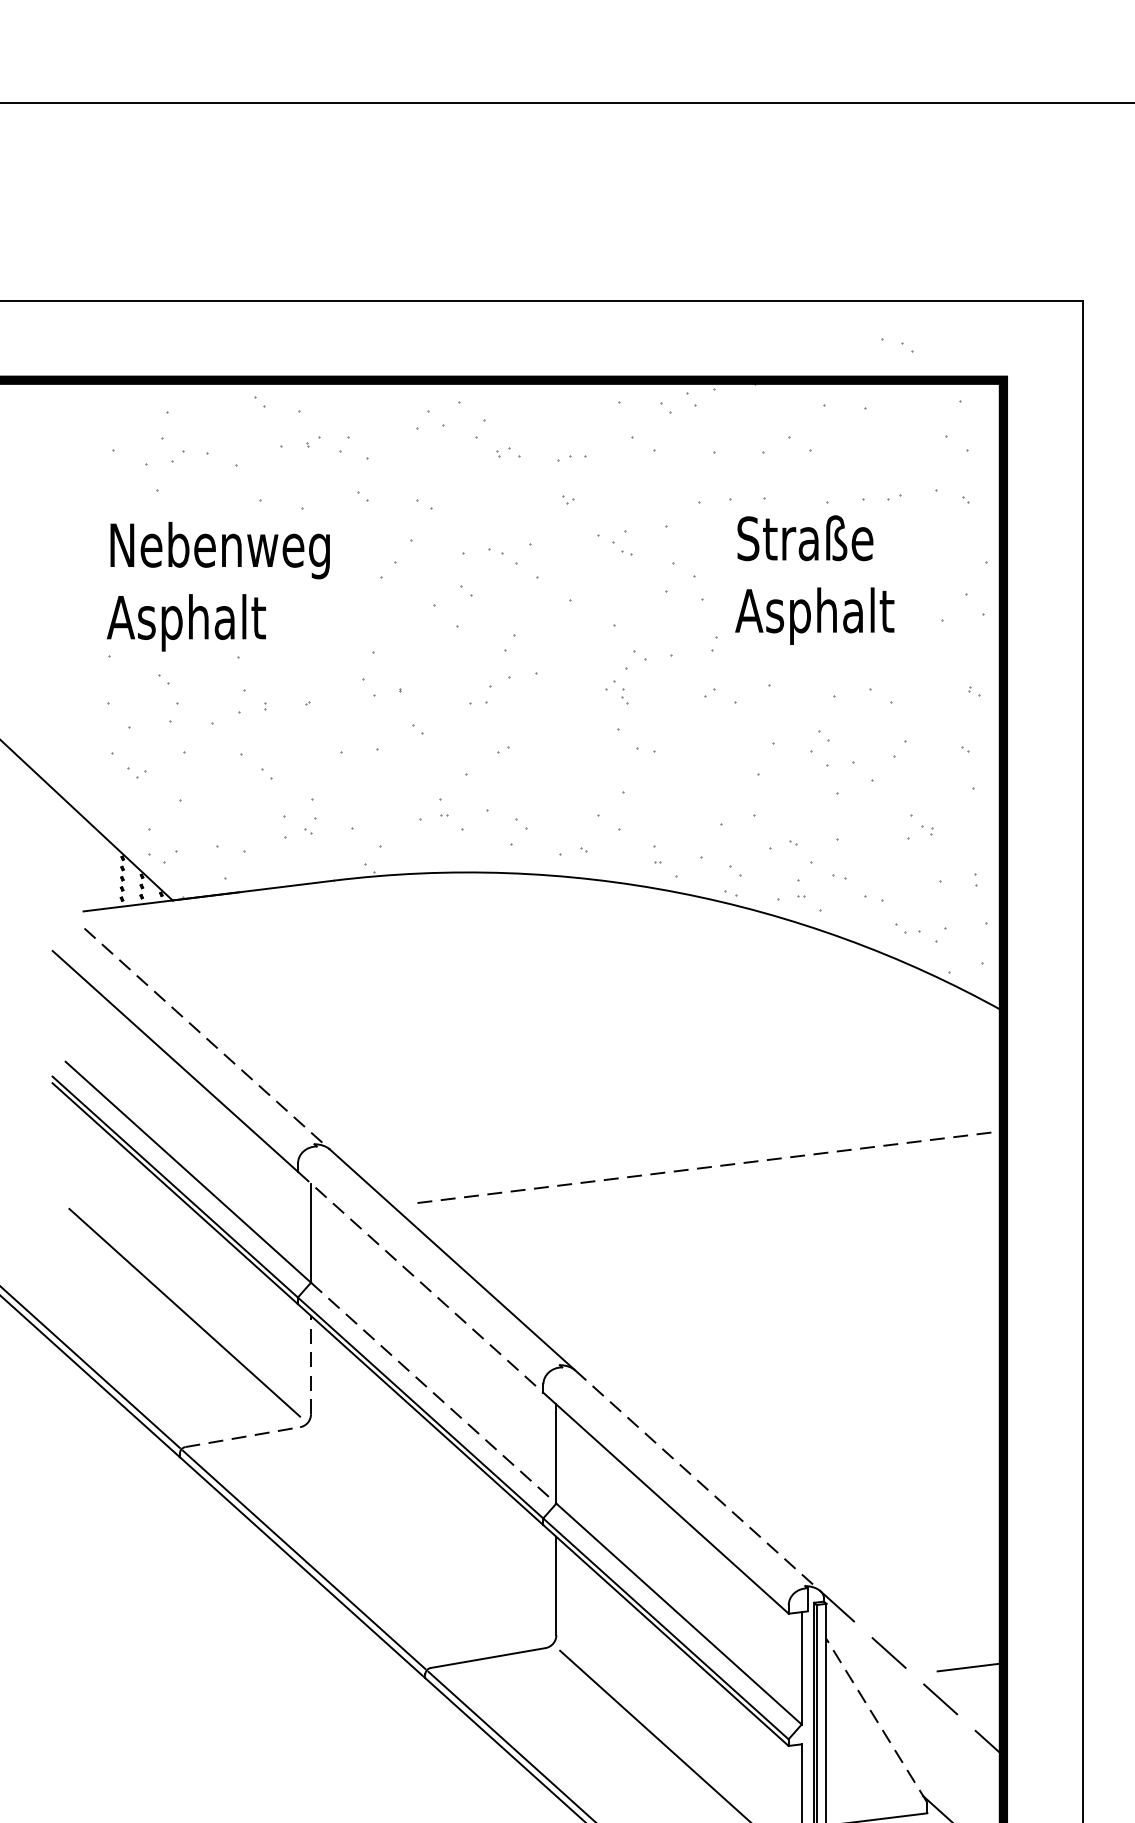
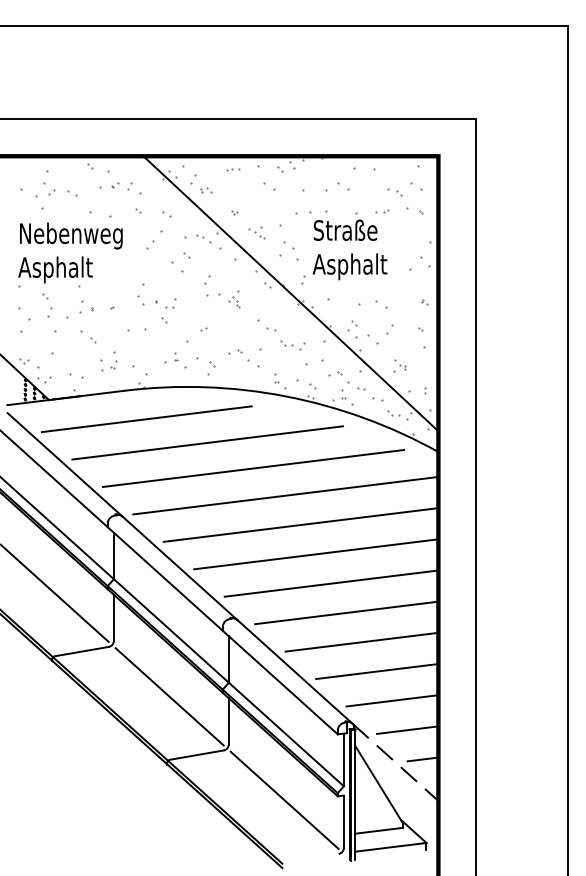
part: (896, 346) -> (394, 192), moved
part: (572, 457) -> (233, 169), moved
part: (222, 459) -> (72, 193), size x0.62
part: (884, 498) -> (382, 211), size x0.71
line: (687, 673) -> (290, 293), added
part: (617, 685) -> (234, 299), moved
part: (480, 694) -> (170, 303), moved
part: (137, 773) -> (24, 361), moved
part: (692, 784) -> (292, 345), added
part: (574, 850) -> (235, 351), moved
line: (380, 941) -> (146, 419), added
line: (510, 991) -> (207, 442), added
line: (207, 1040) -> (65, 465), dashed -> solid
line: (608, 1044) -> (253, 467), added
line: (677, 1104) -> (285, 495), added
line: (711, 1165) -> (301, 524), dashed -> solid
line: (743, 1229) -> (316, 554), added
line: (421, 1283) -> (165, 579), dashed -> solid
line: (775, 1291) -> (331, 583), added
line: (807, 1353) -> (346, 612), added
line: (310, 1364) -> (113, 617), dashed -> solid
line: (433, 1394) -> (171, 631), dashed -> solid
line: (839, 1415) -> (361, 641), added
line: (244, 1436) -> (82, 651), dashed -> solid
line: (873, 1479) -> (377, 671), added
line: (698, 1481) -> (295, 672), dashed -> solid
line: (429, 1532) -> (169, 696), added
line: (905, 1541) -> (392, 700), added
line: (937, 1603) -> (407, 729), added
line: (875, 1720) -> (378, 784), dashed -> solid

